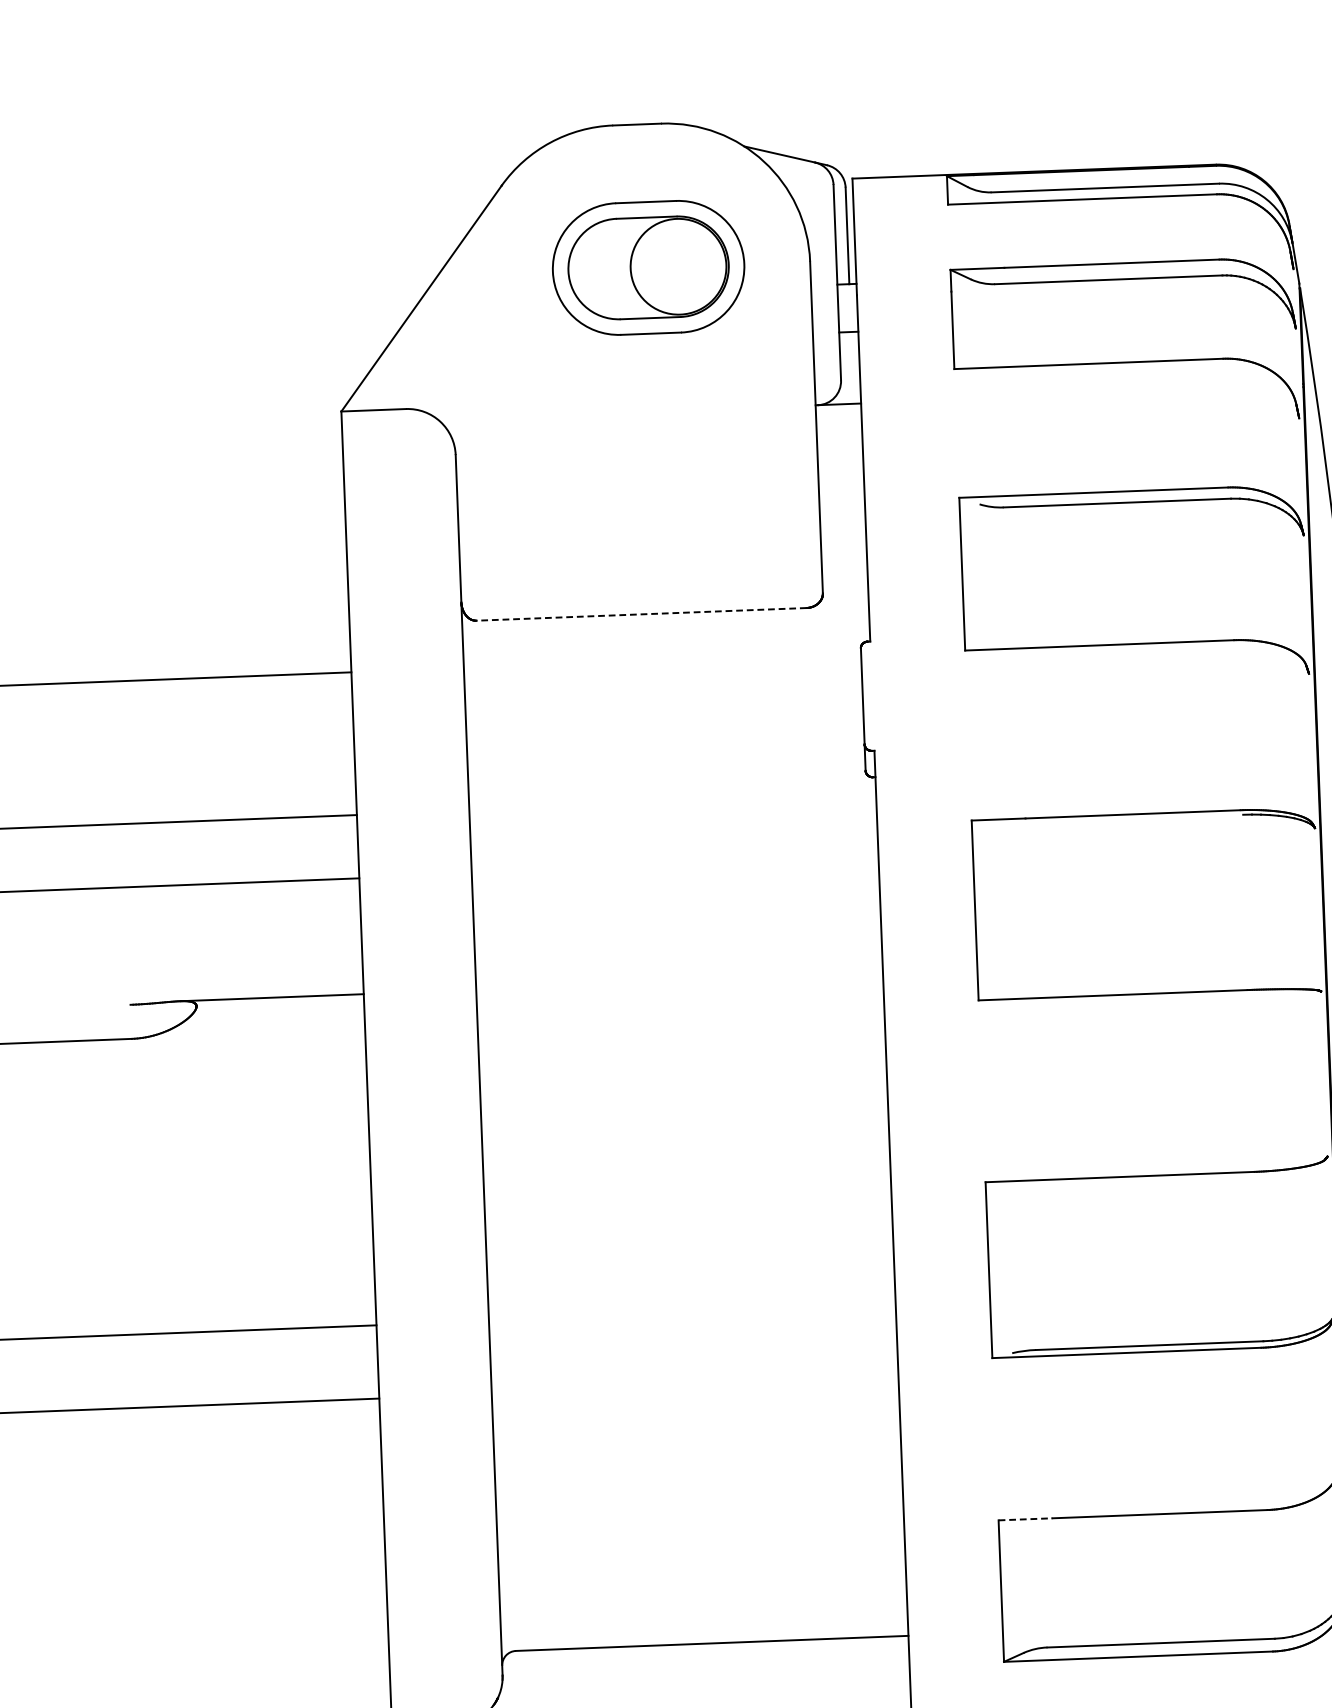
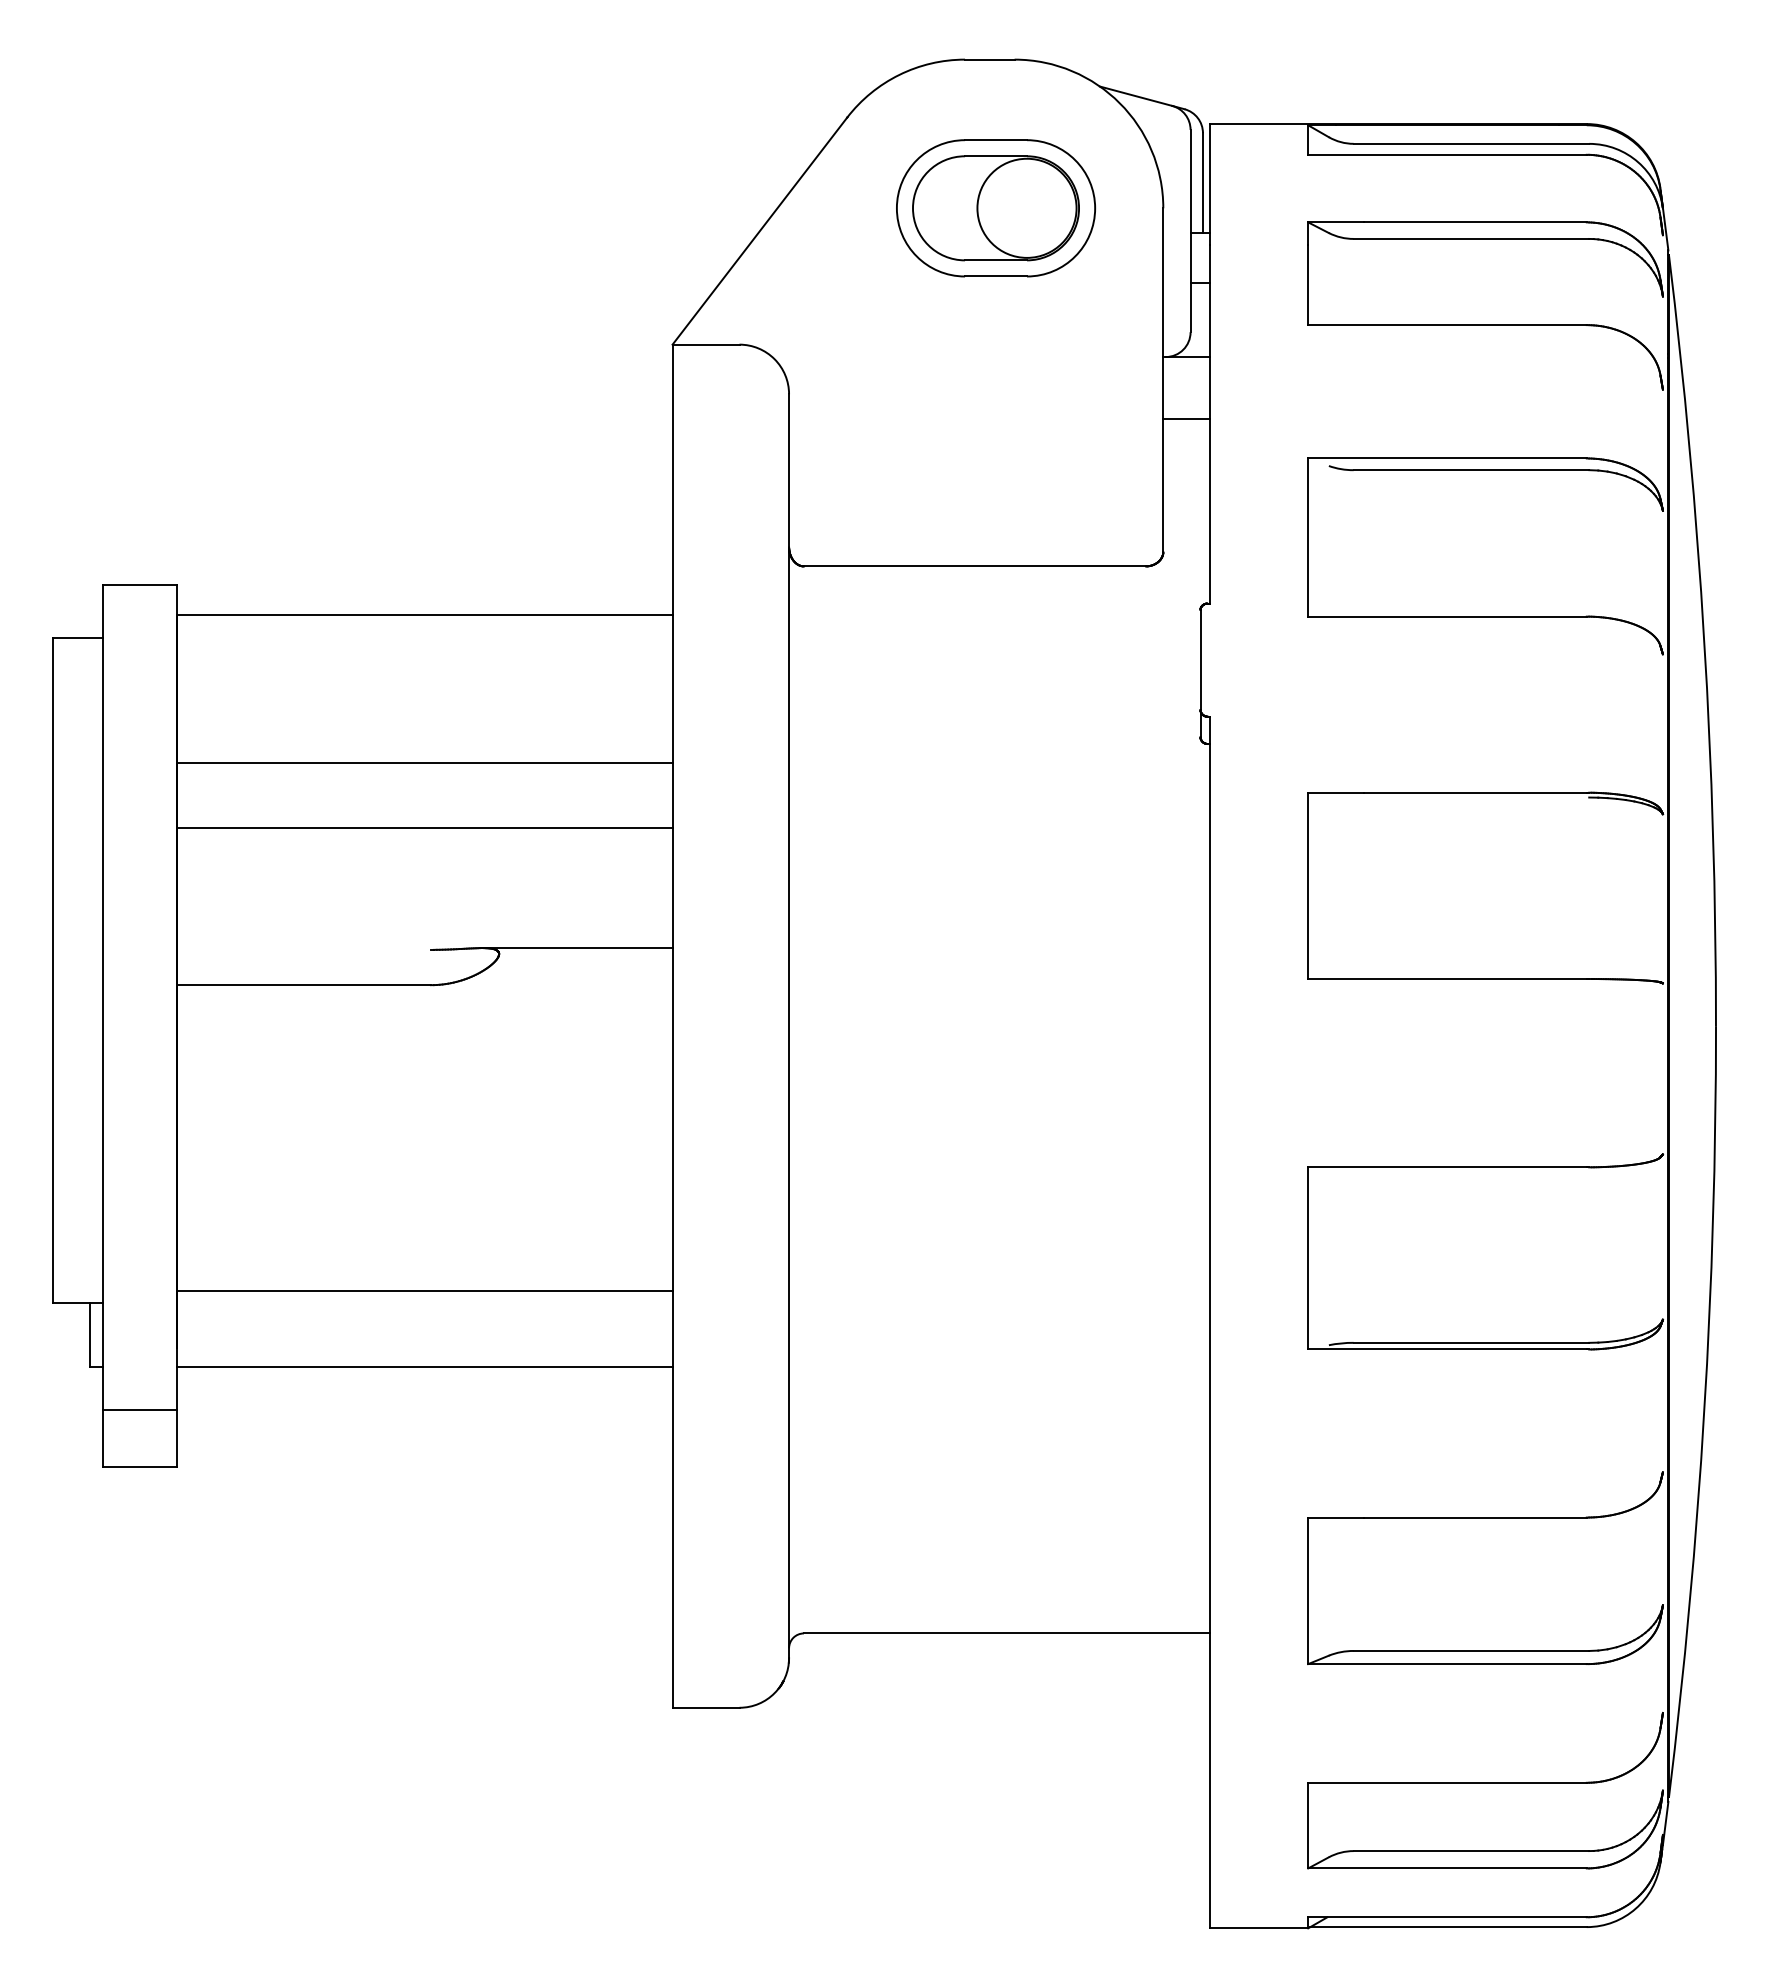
line: (840, 464) -> (1186, 419), added
line: (641, 614) -> (974, 566), dashed -> solid
line: (1025, 1519) -> (1336, 1517), dashed -> solid

